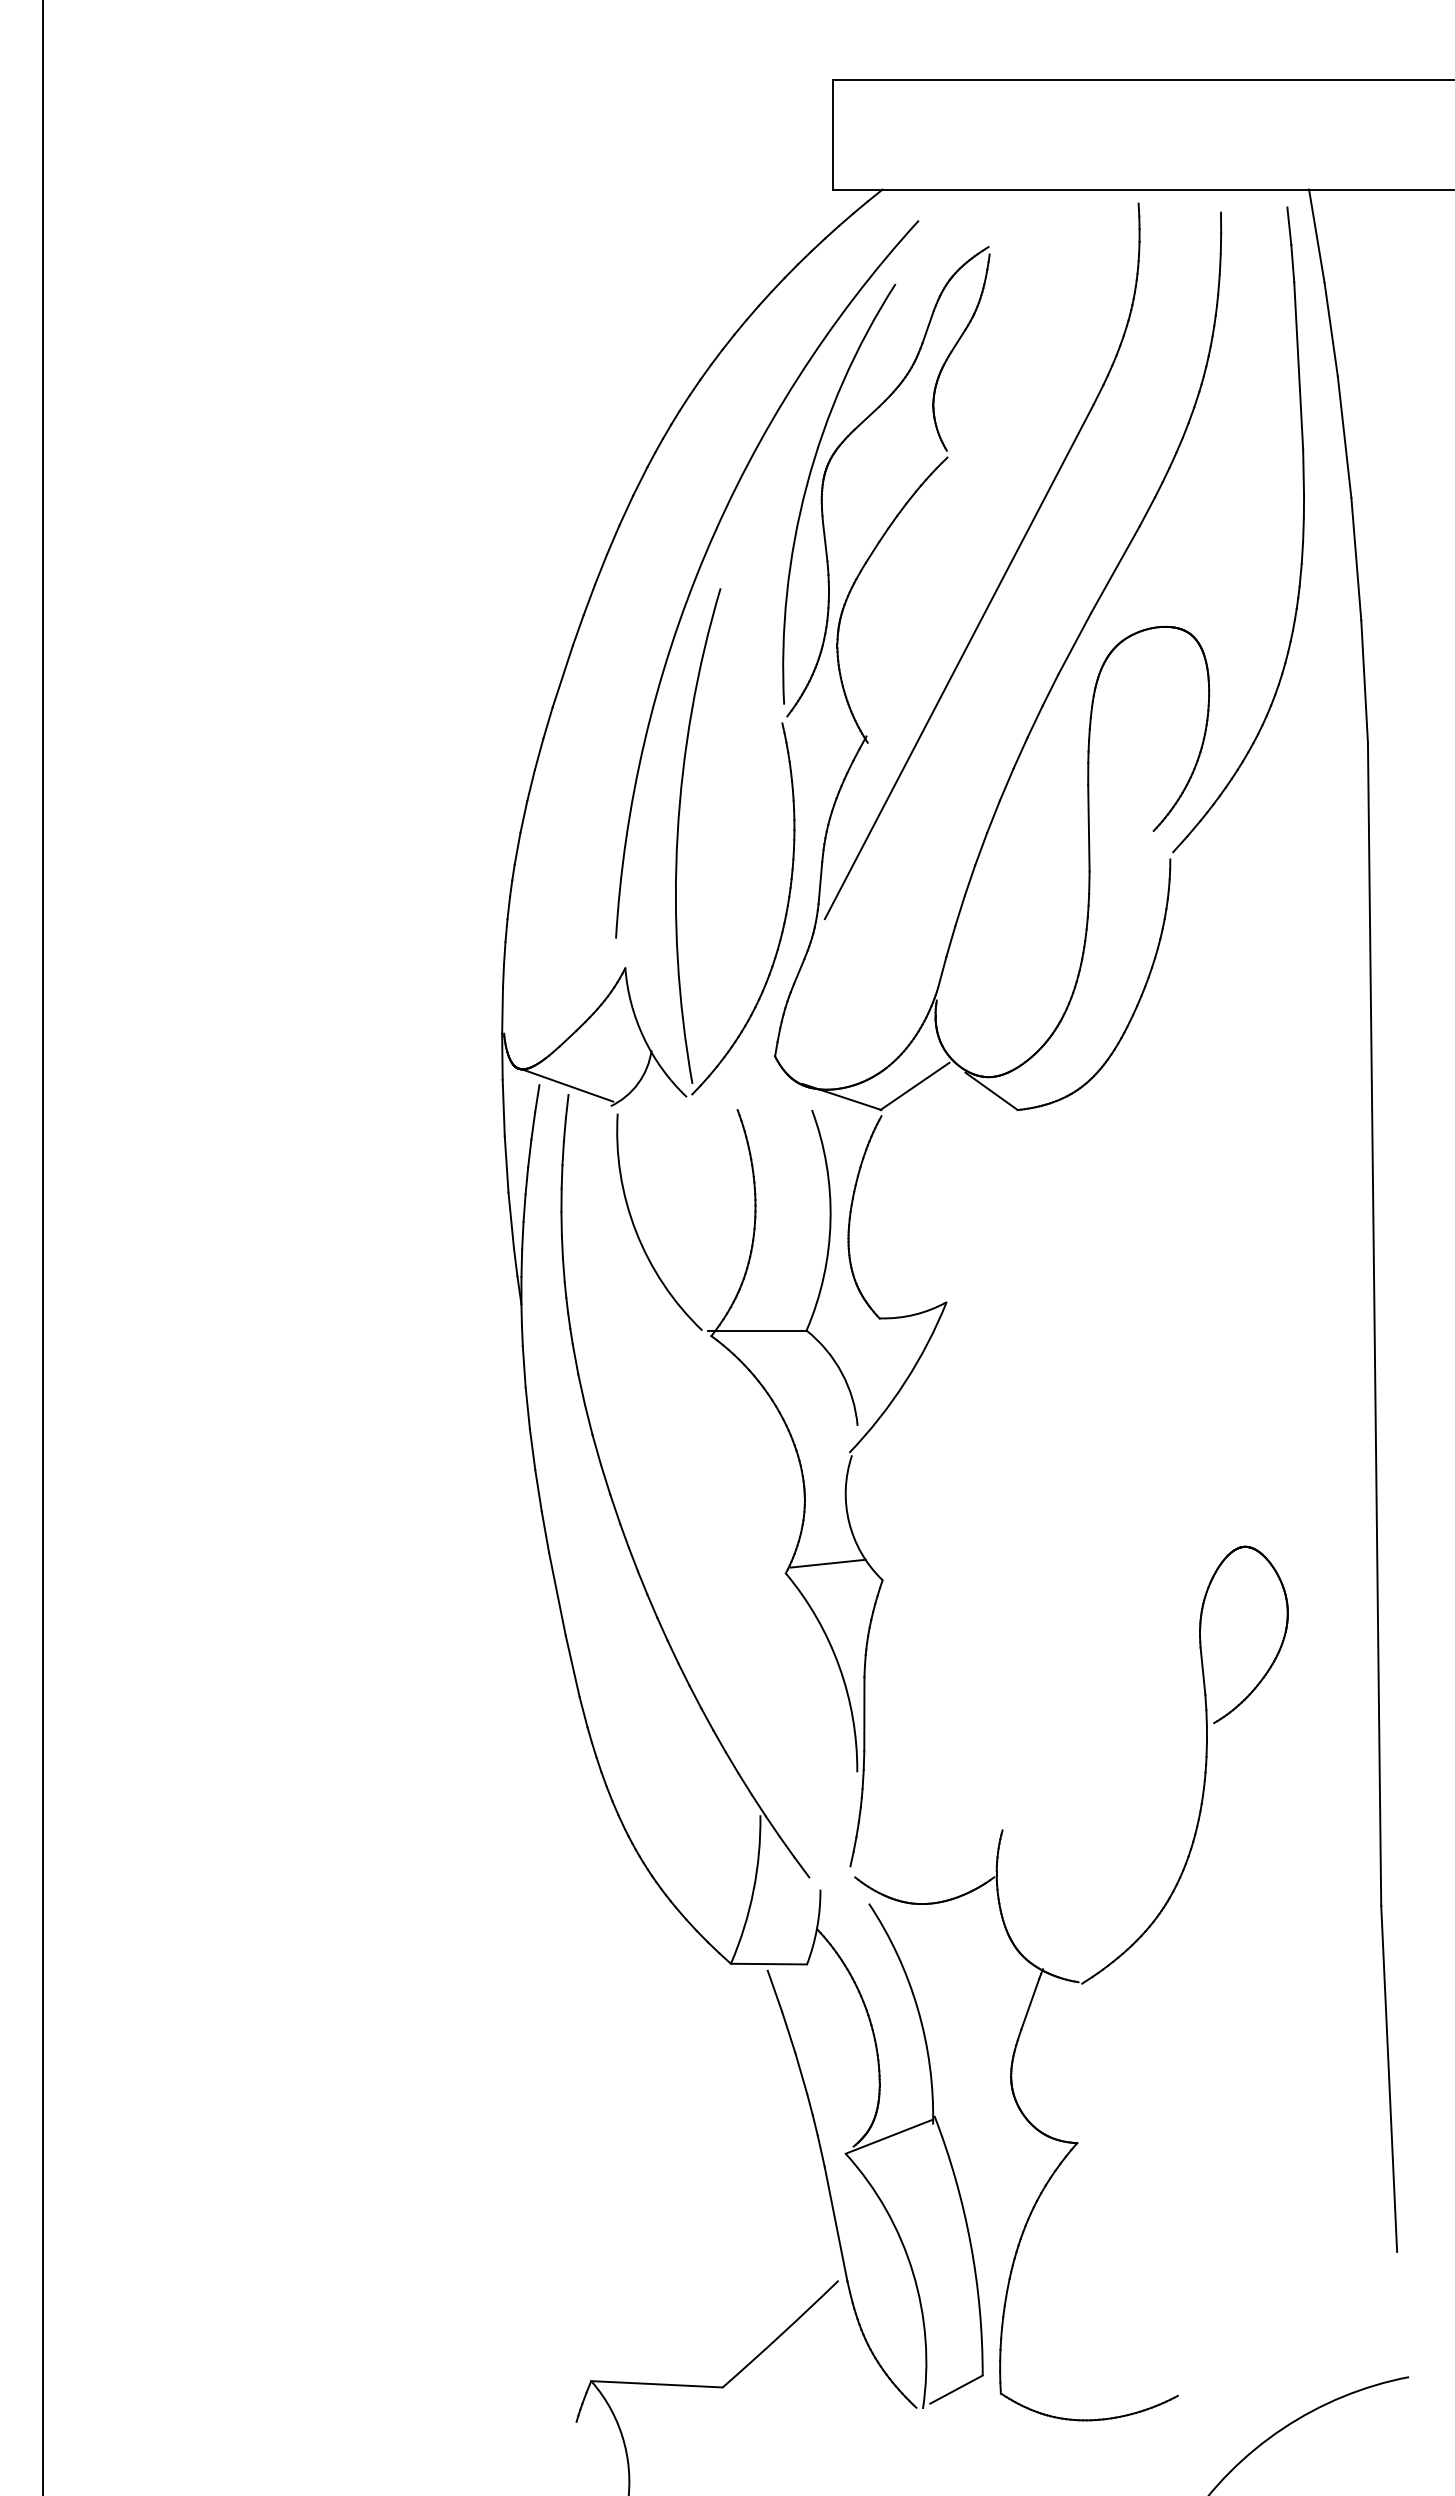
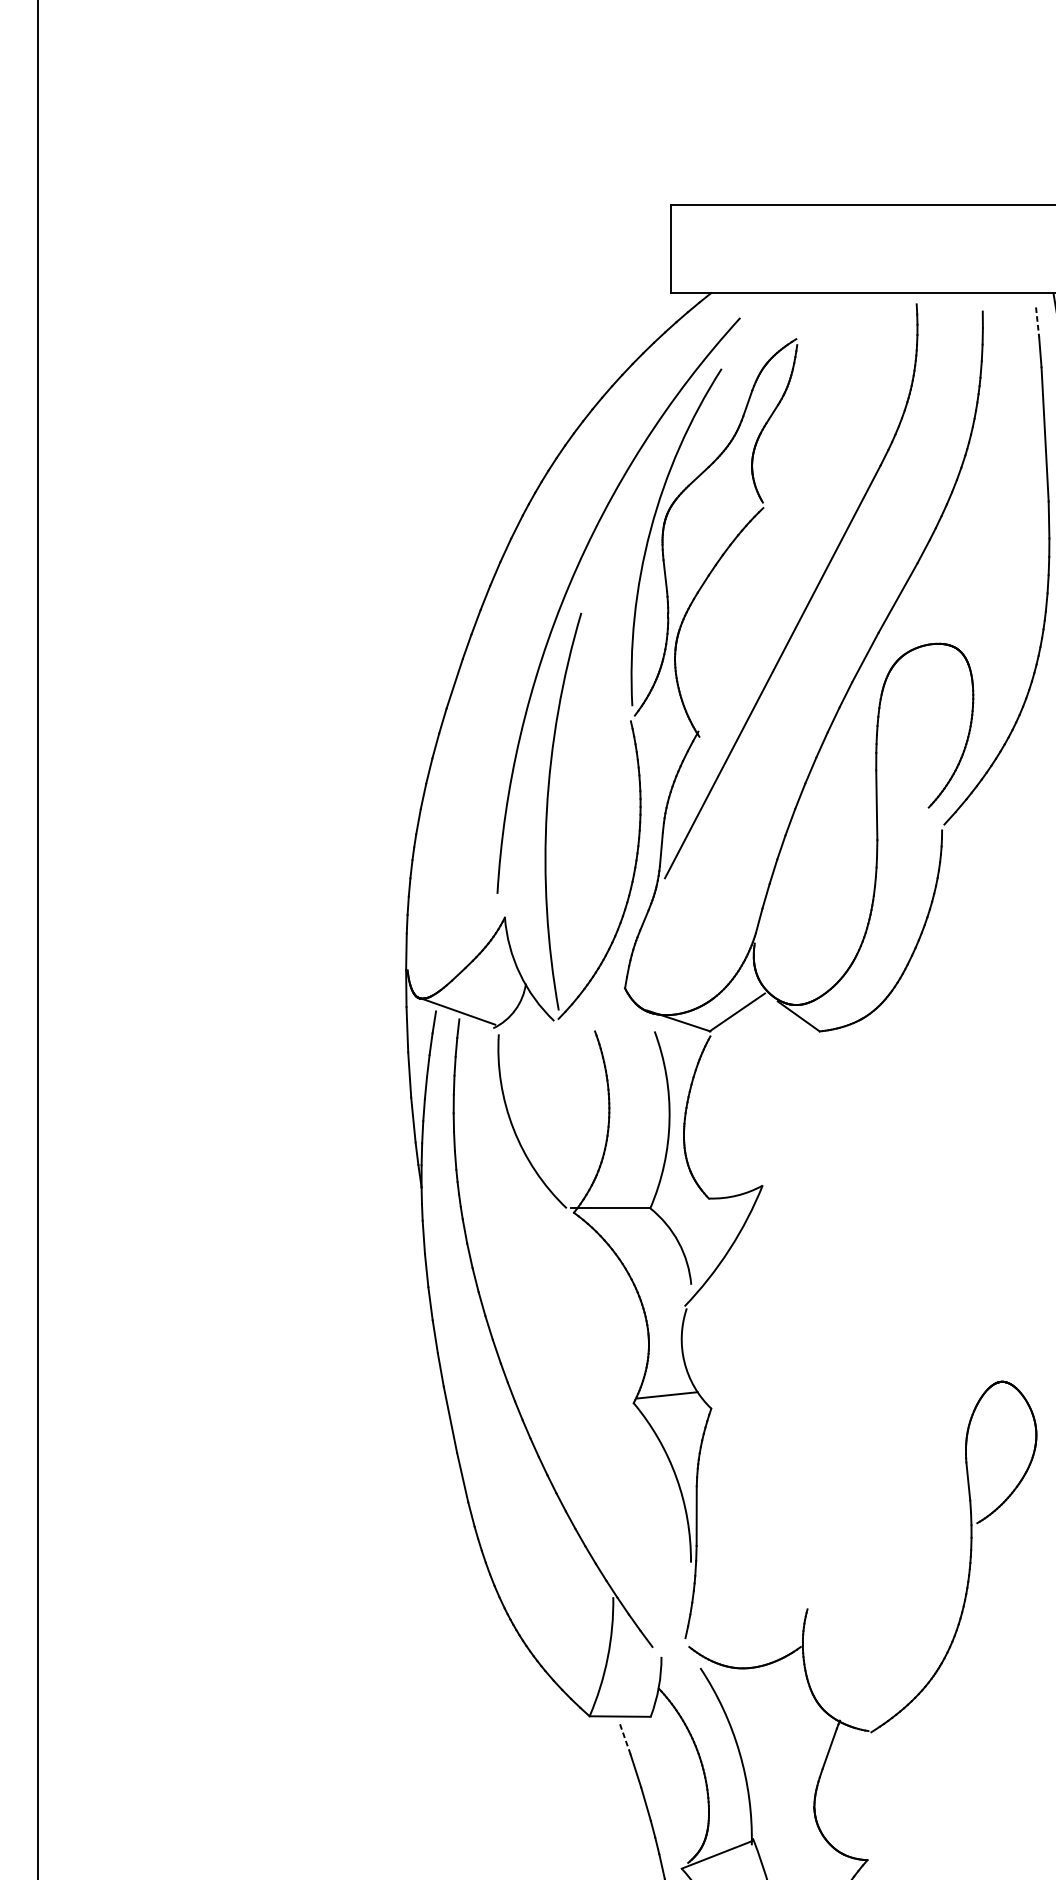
line: (1289, 226) -> (1037, 322), solid -> dashed
line: (774, 1991) -> (624, 1738), solid -> dashed

